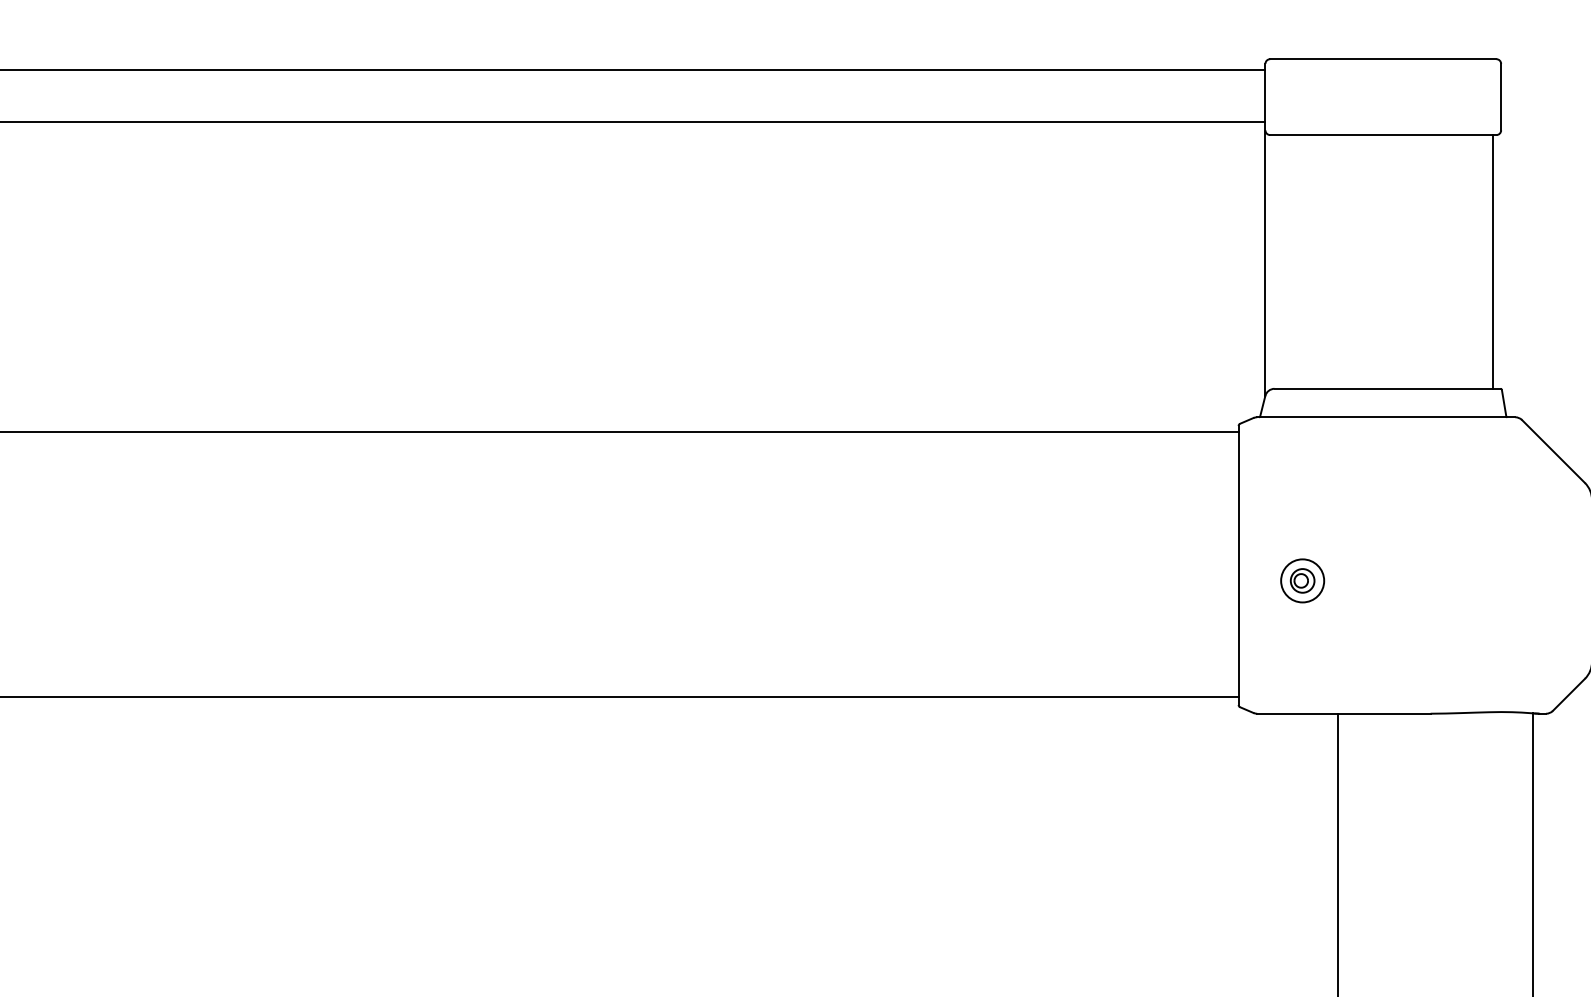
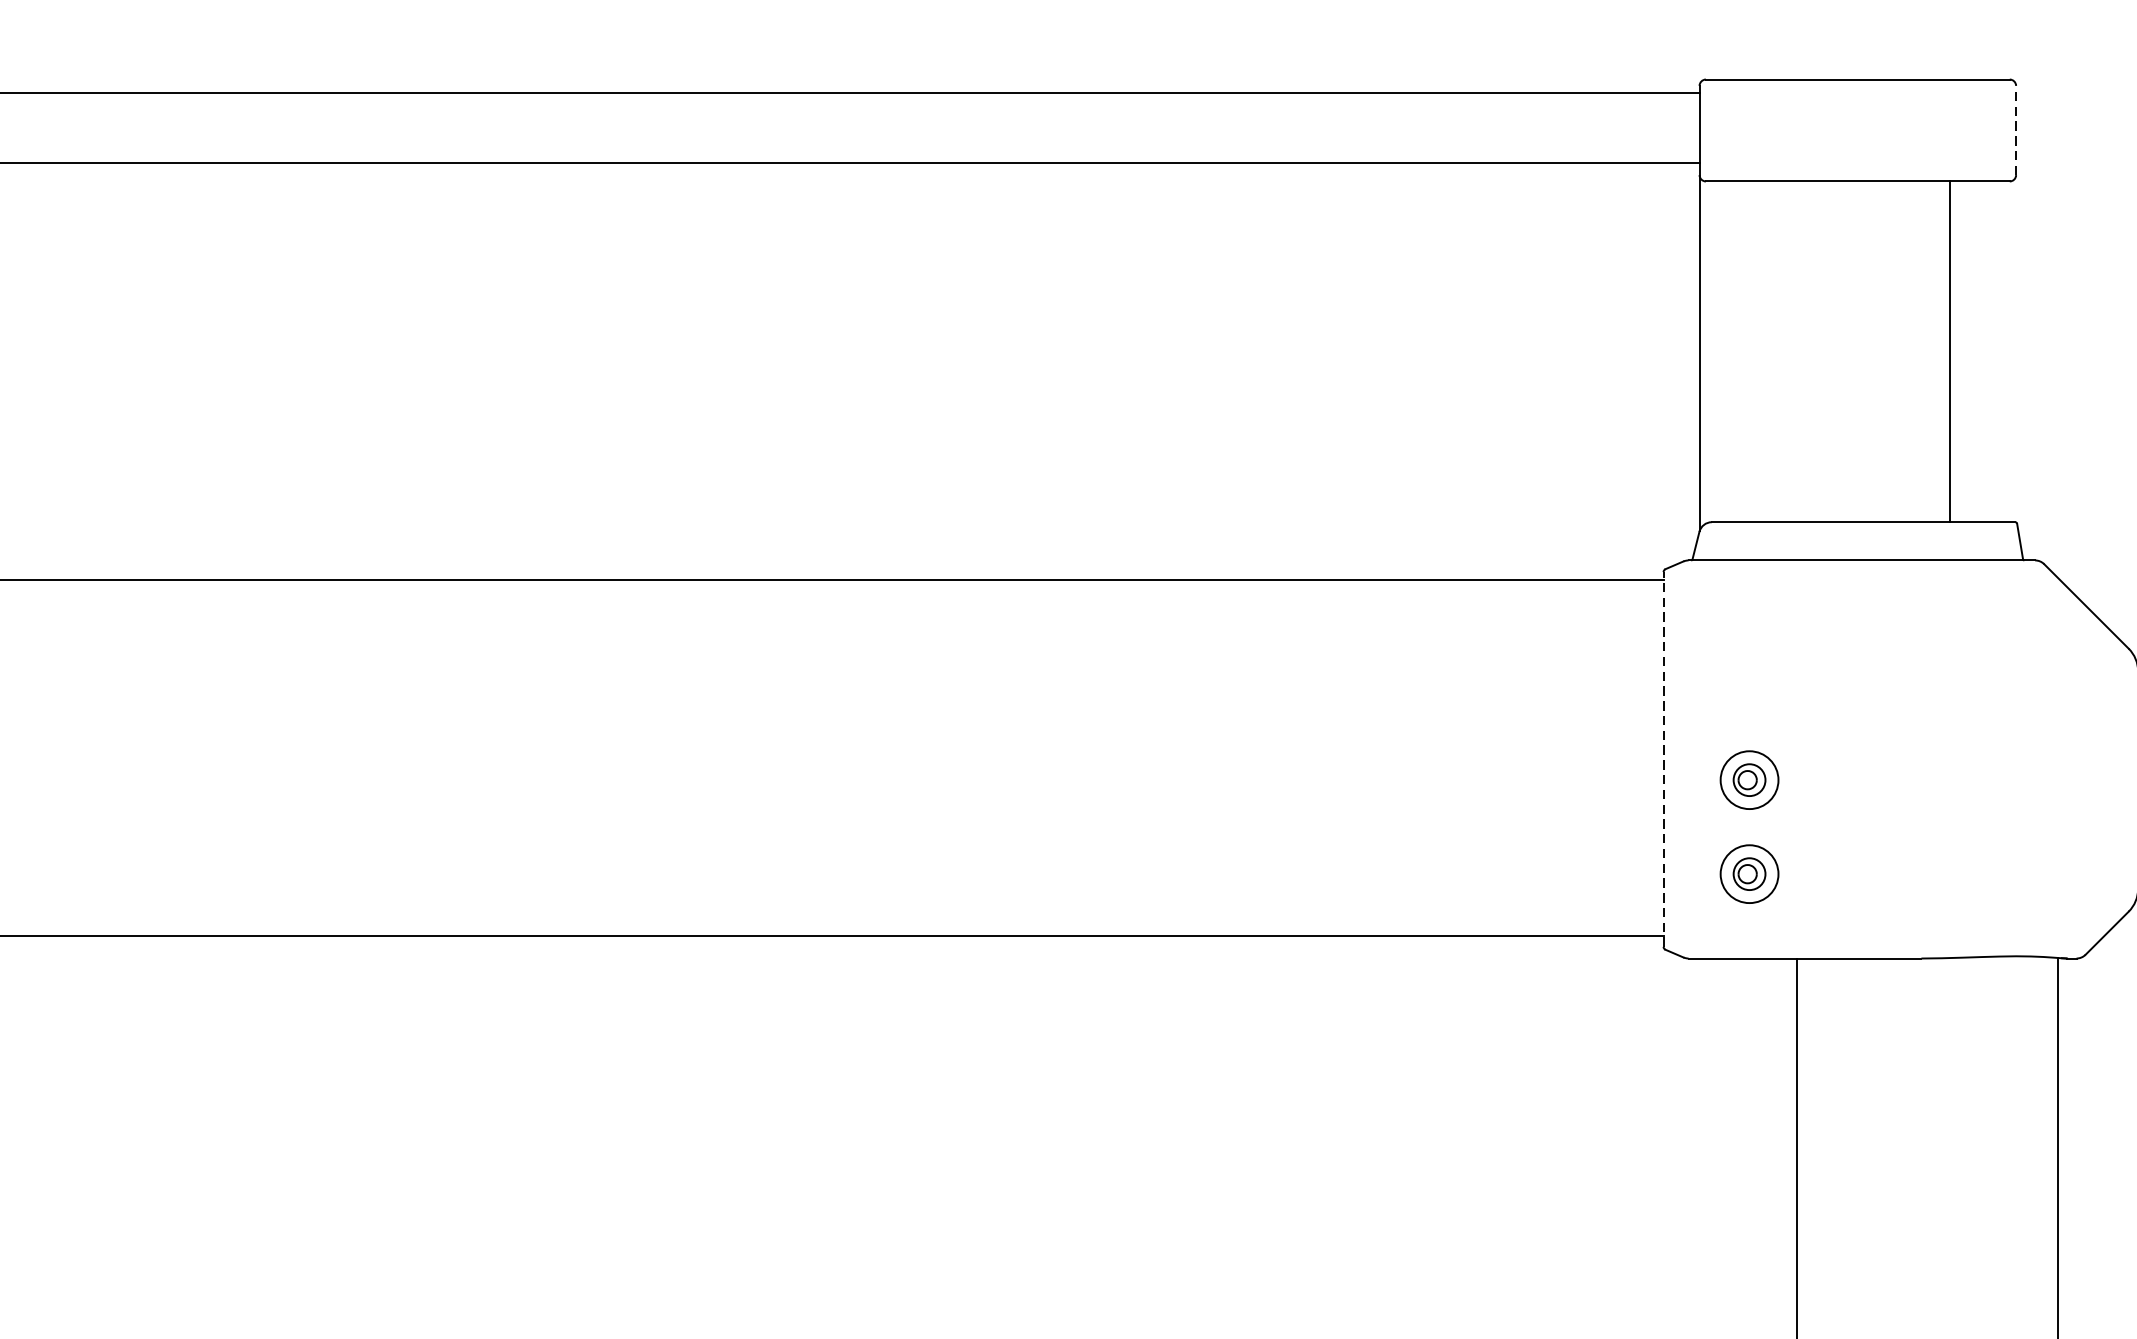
line: (1501, 96) -> (2016, 129), solid -> dashed
line: (1493, 261) -> (1950, 351), moved
line: (1238, 565) -> (1663, 759), solid -> dashed
part: (1302, 650) -> (1749, 873), added

